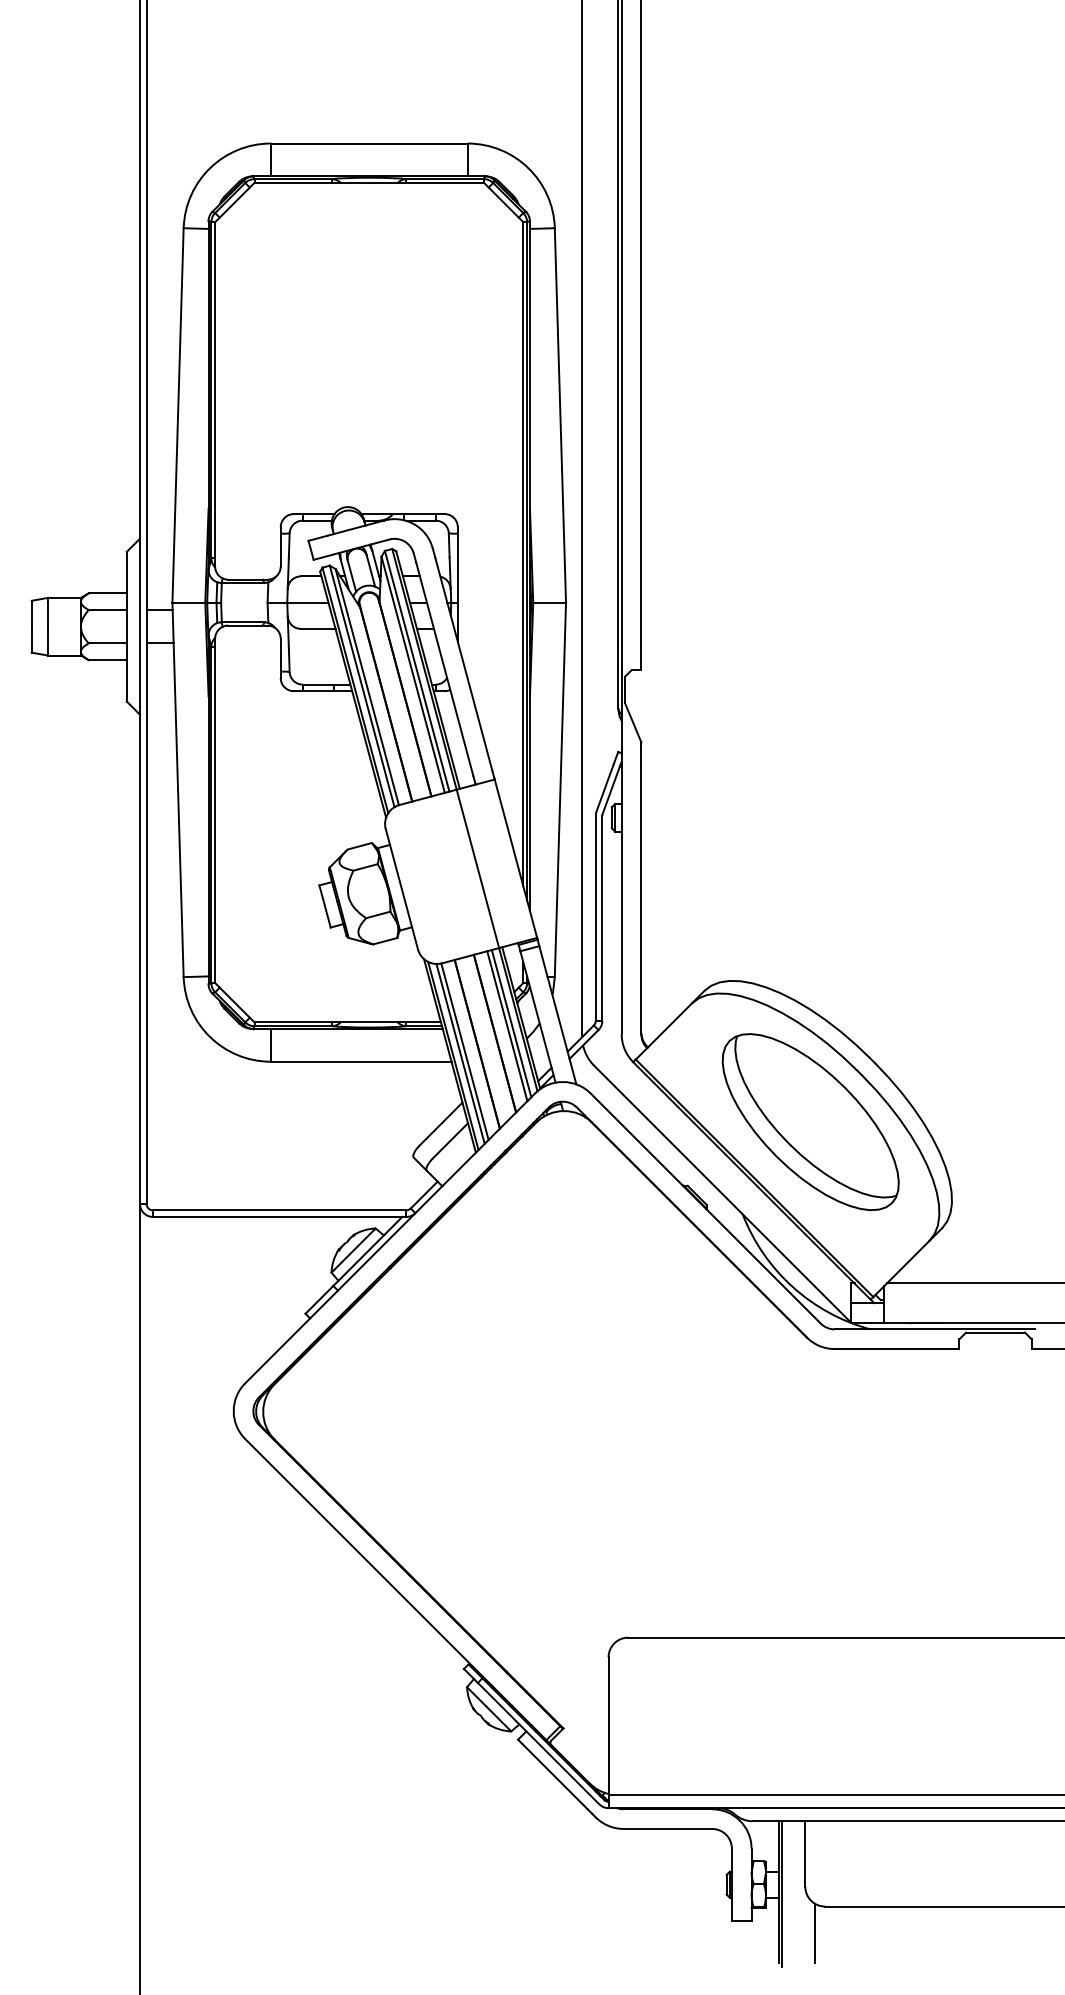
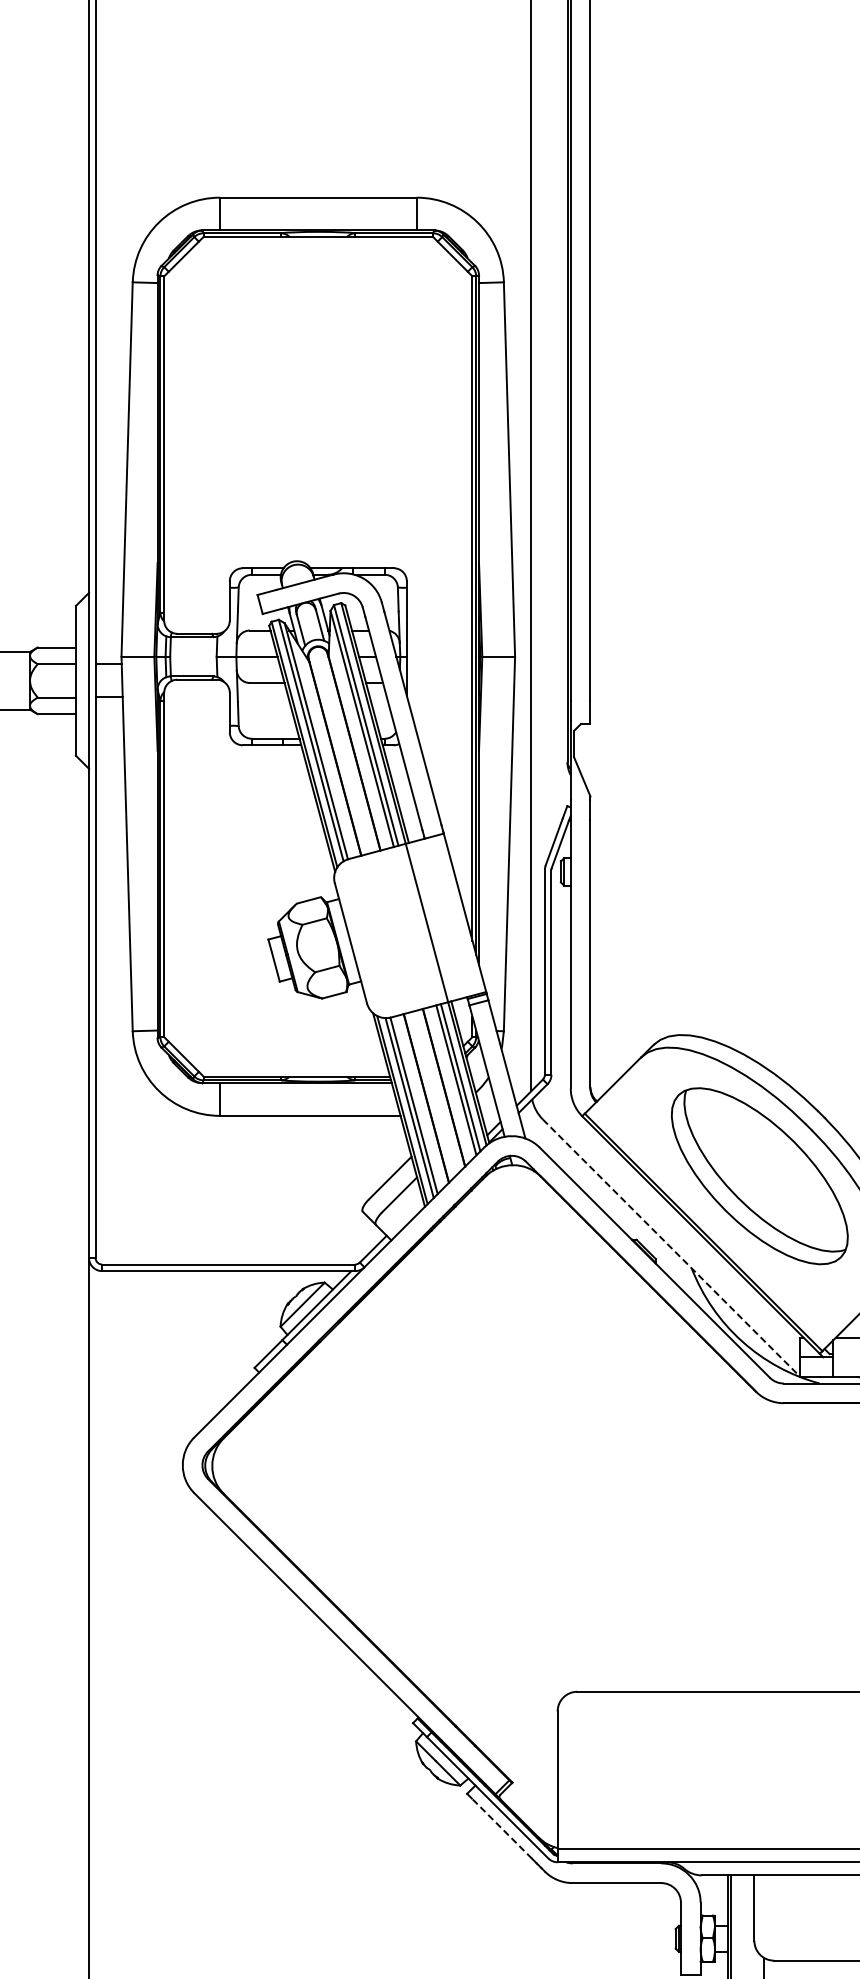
line: (722, 1194) -> (671, 1248), solid -> dashed
line: (552, 1774) -> (501, 1828), solid -> dashed

